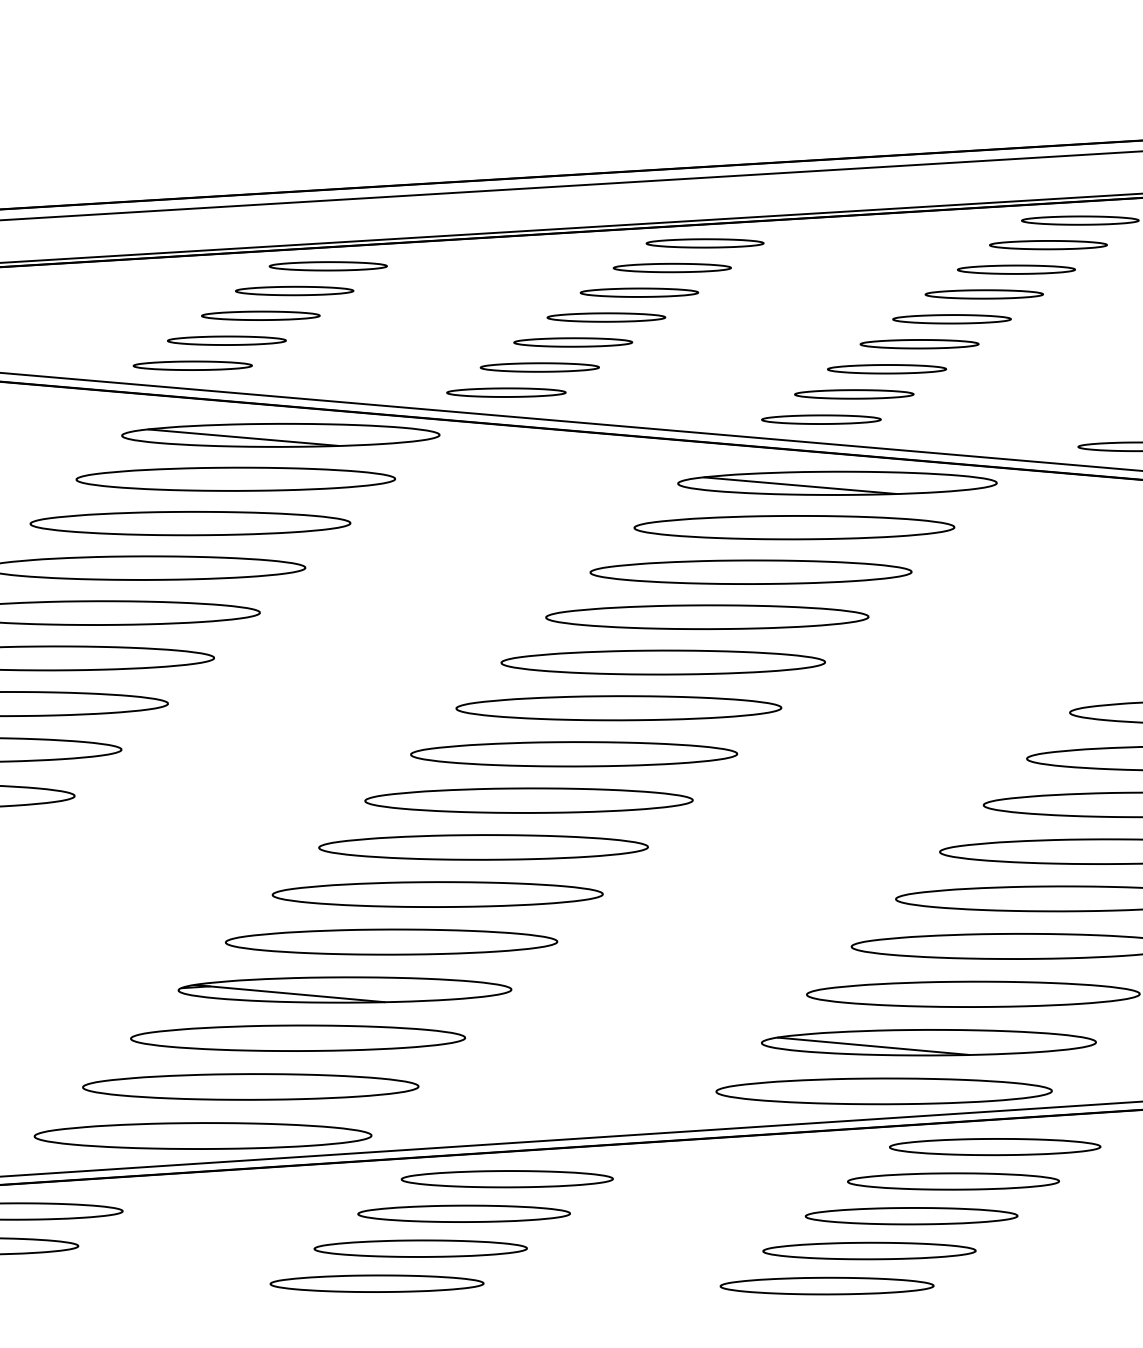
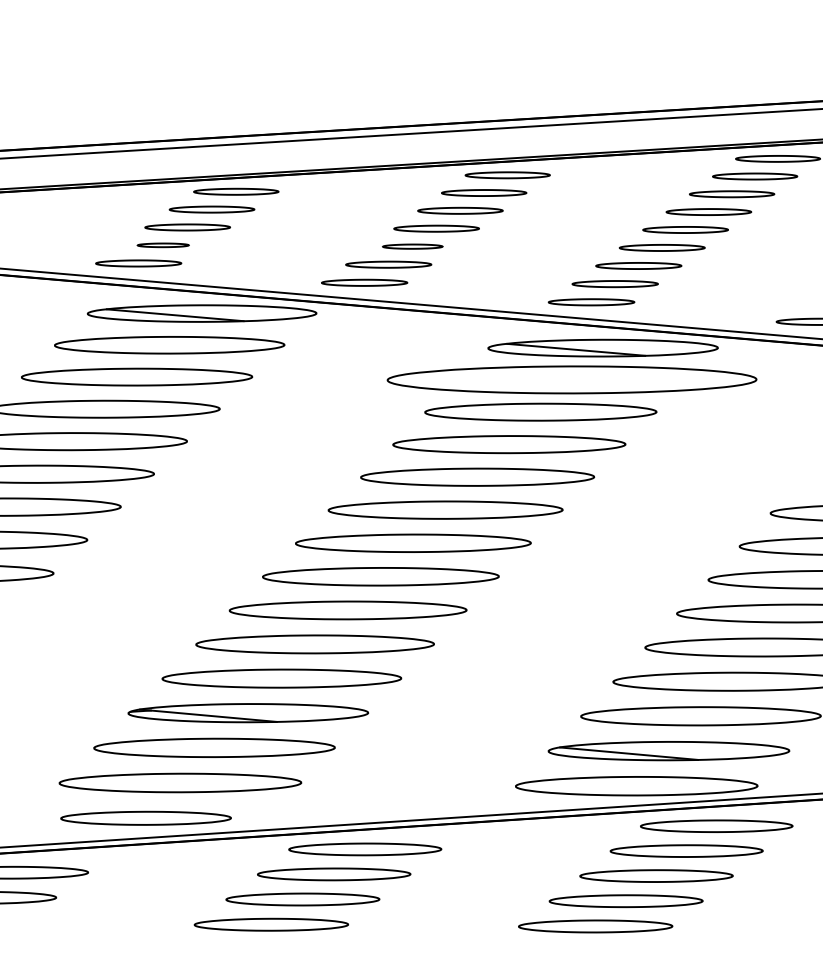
part: (226, 340) -> (162, 245), size x0.6
part: (573, 342) -> (412, 246), size x0.7
part: (794, 527) -> (572, 379), size x1.6
part: (202, 1135) -> (145, 817), size x0.7

